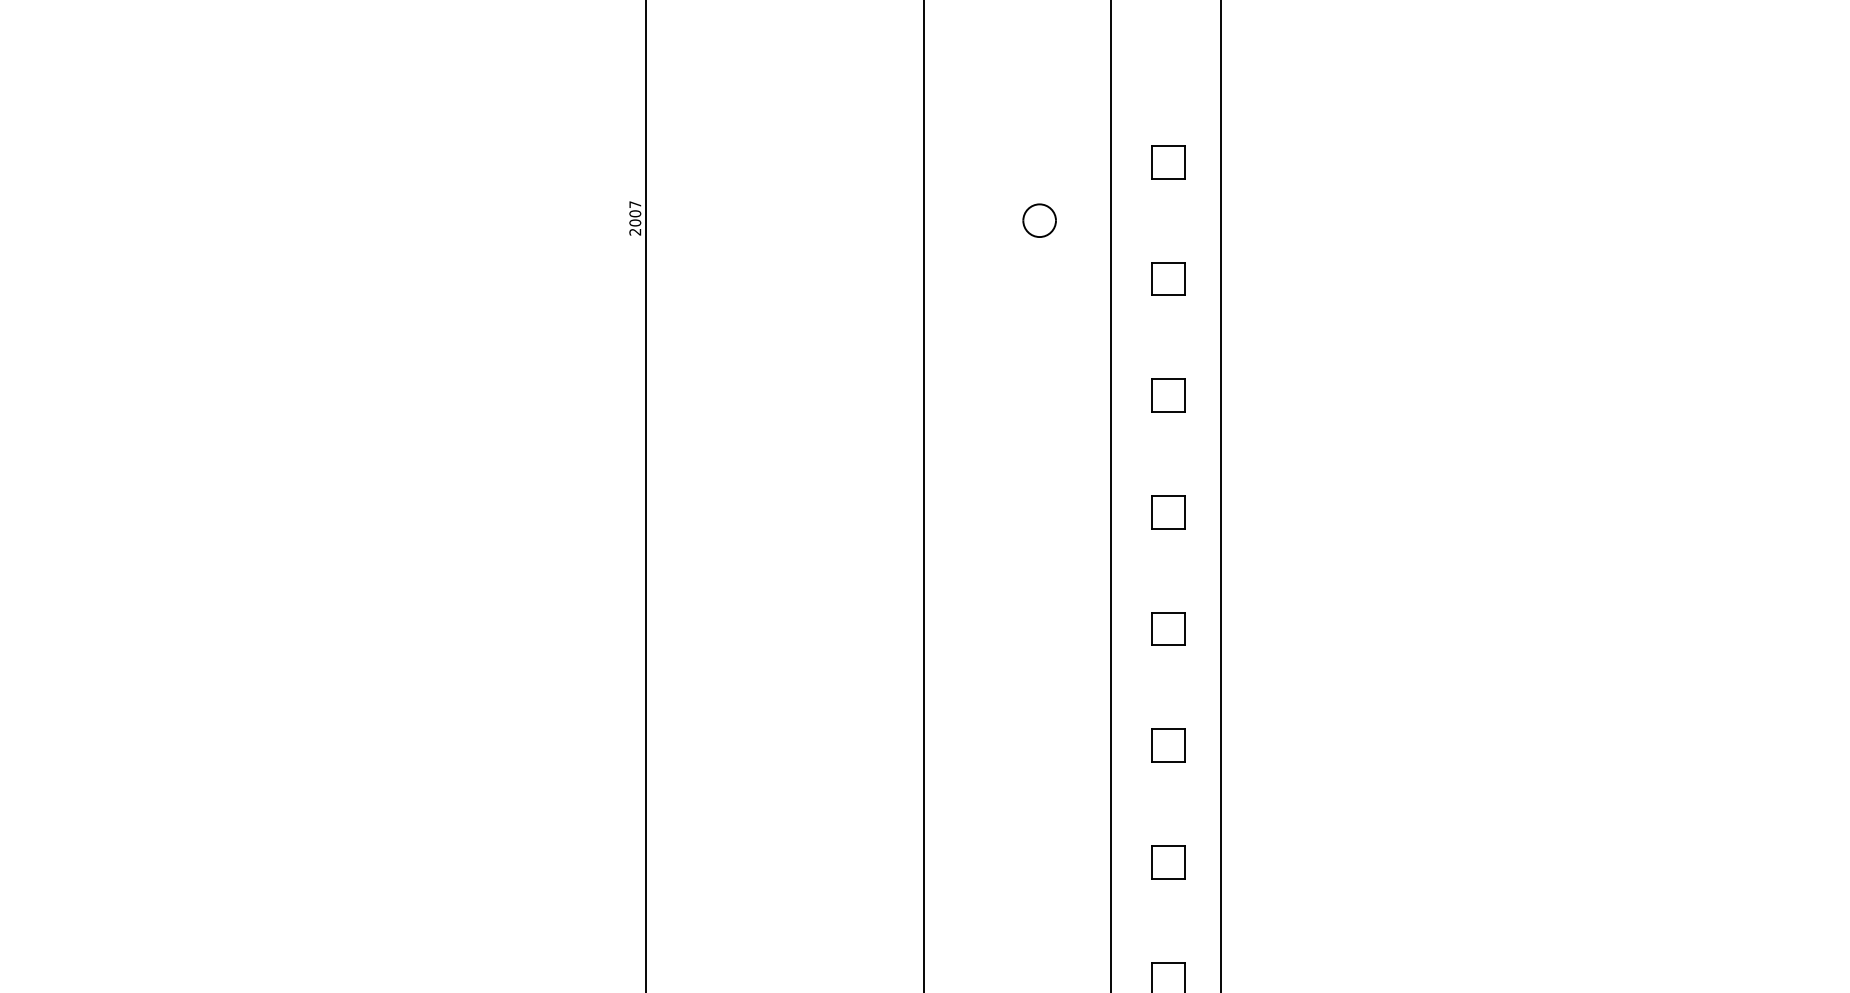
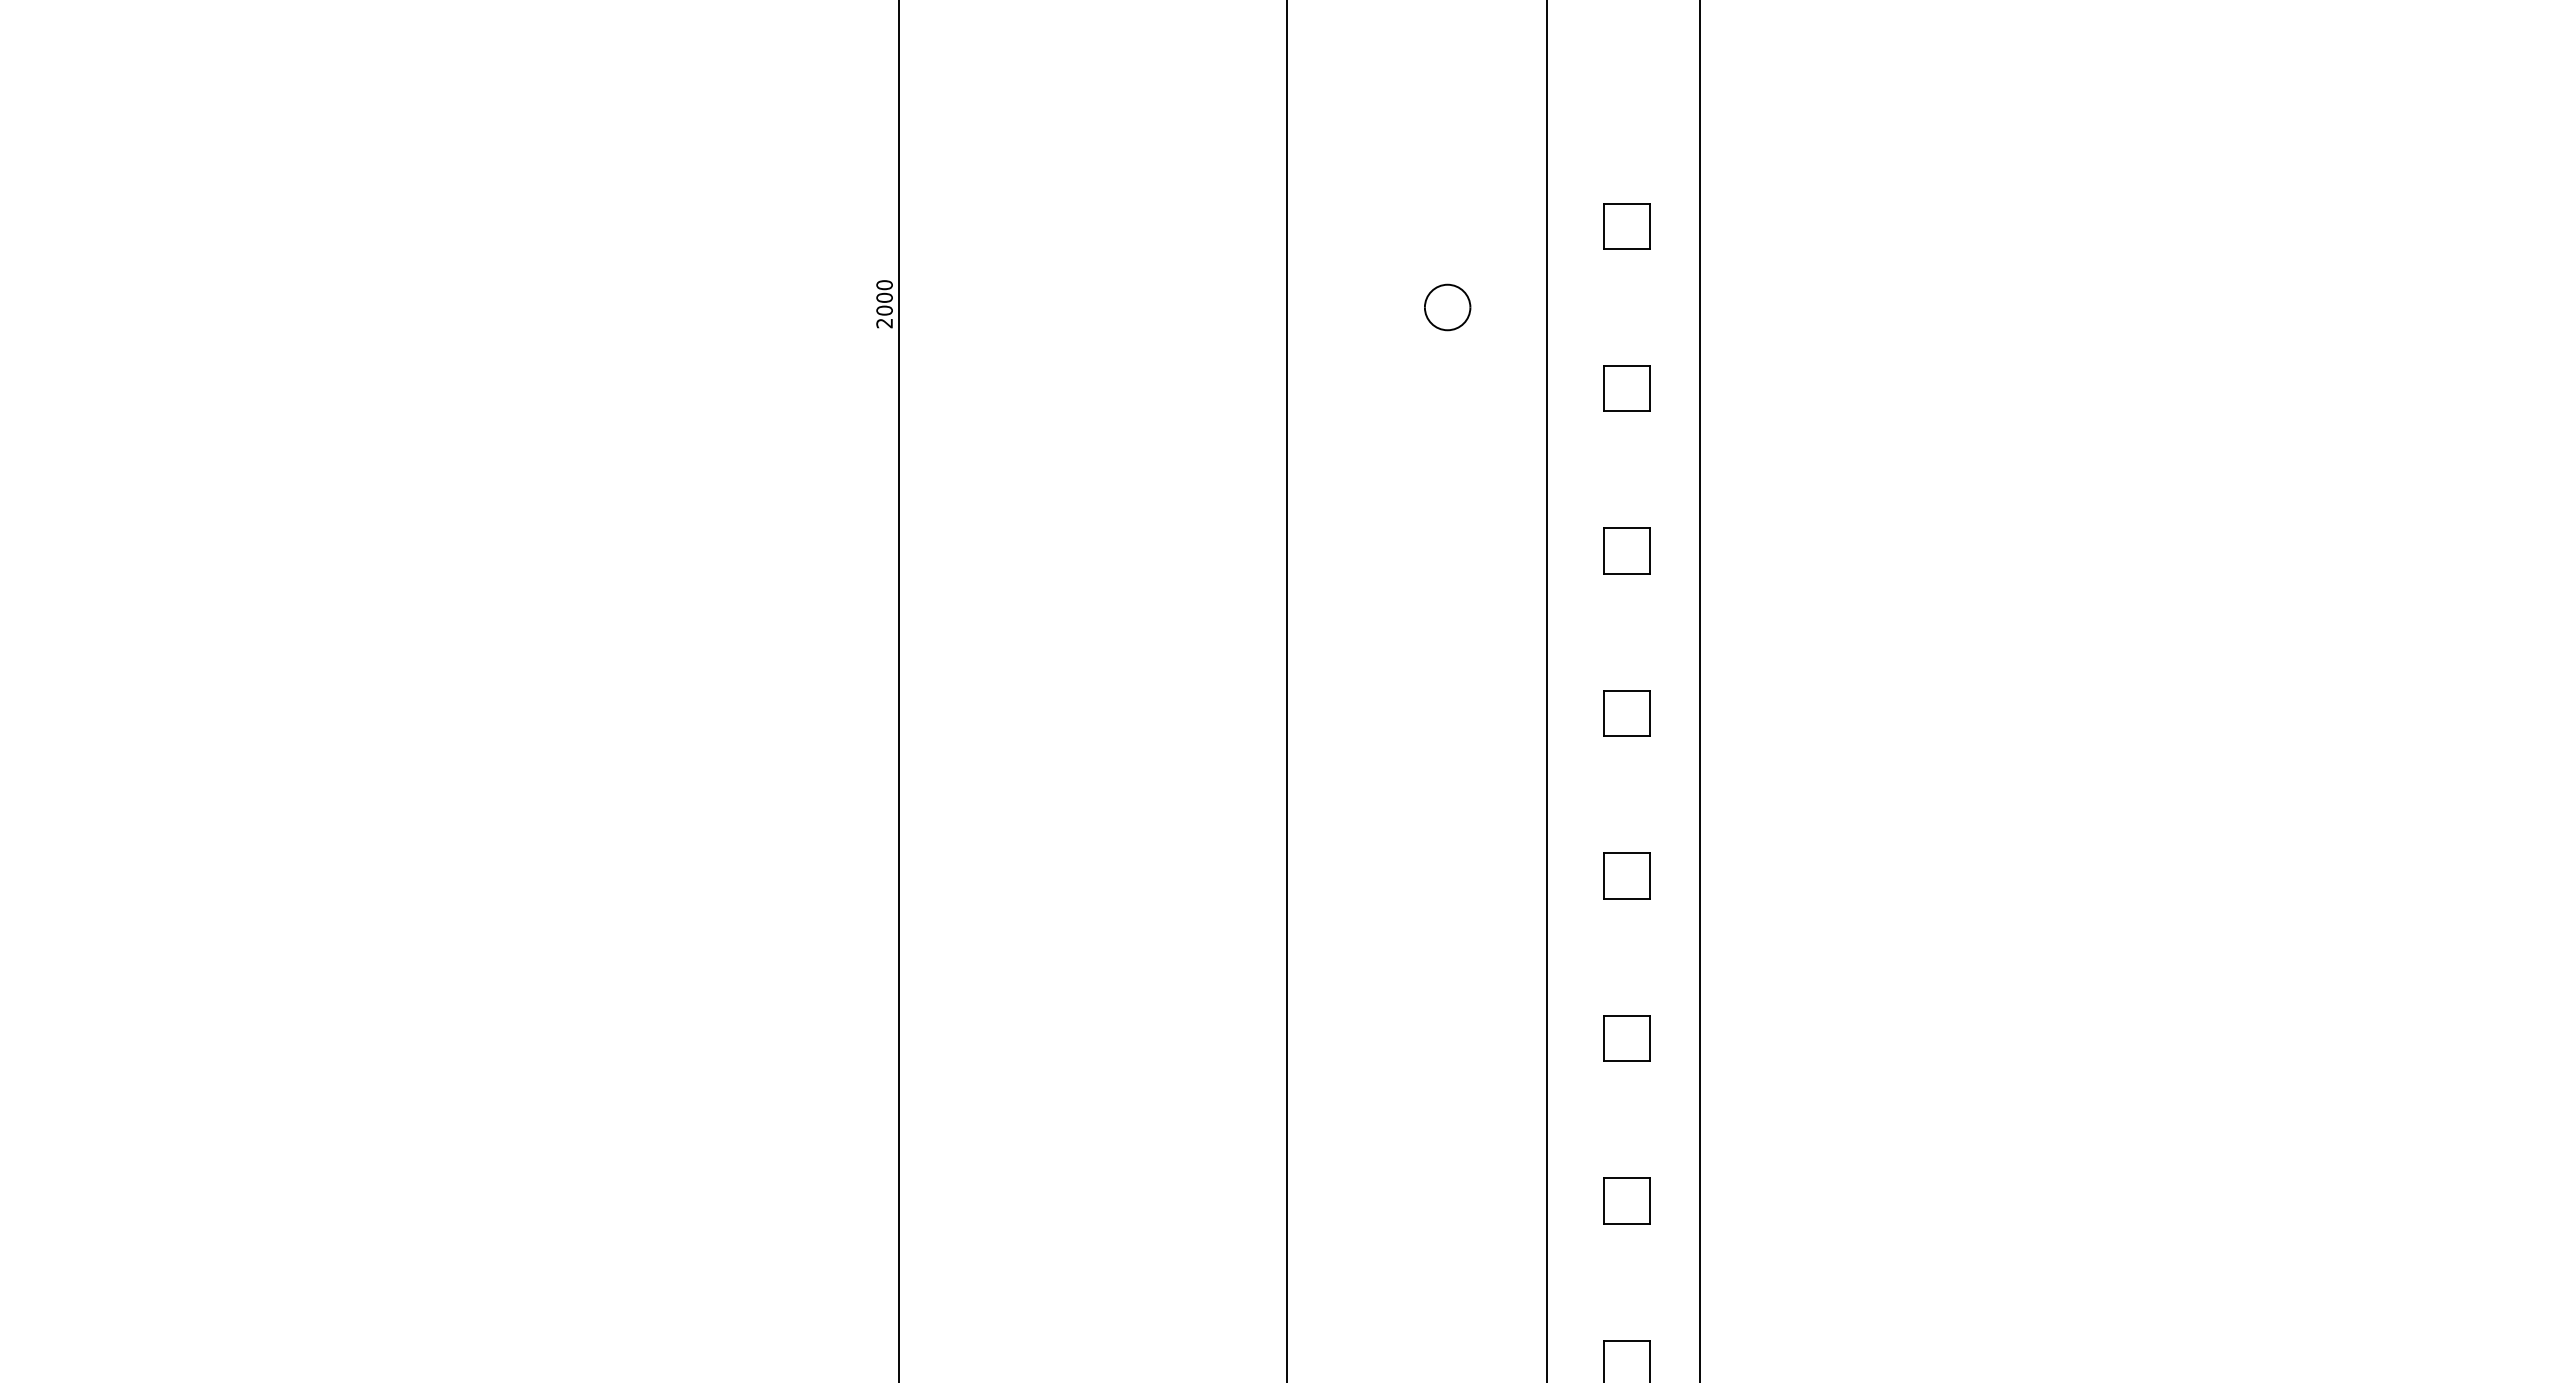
text: (635, 204) -> (884, 285), 2007 -> 2000

